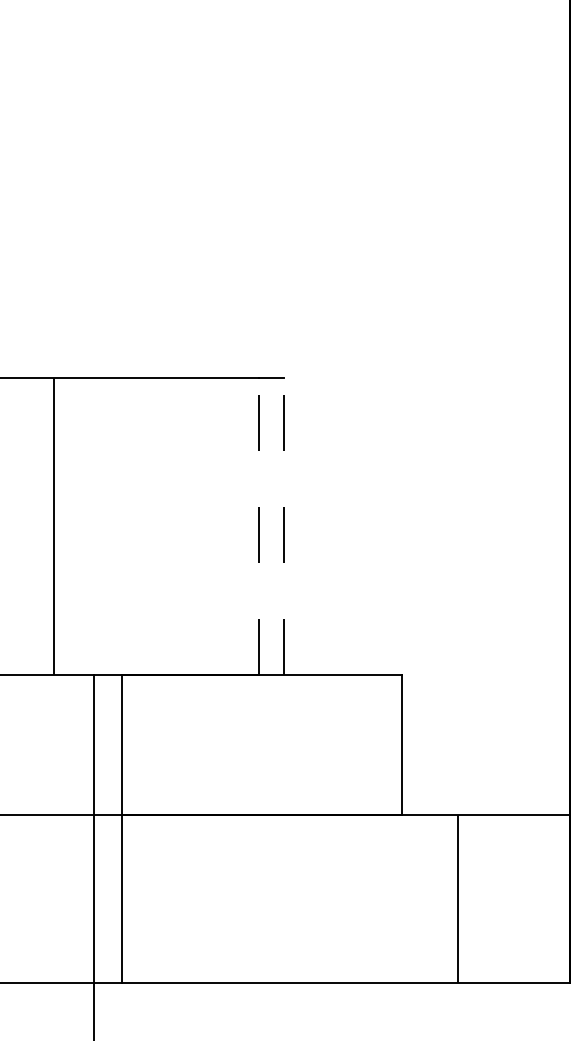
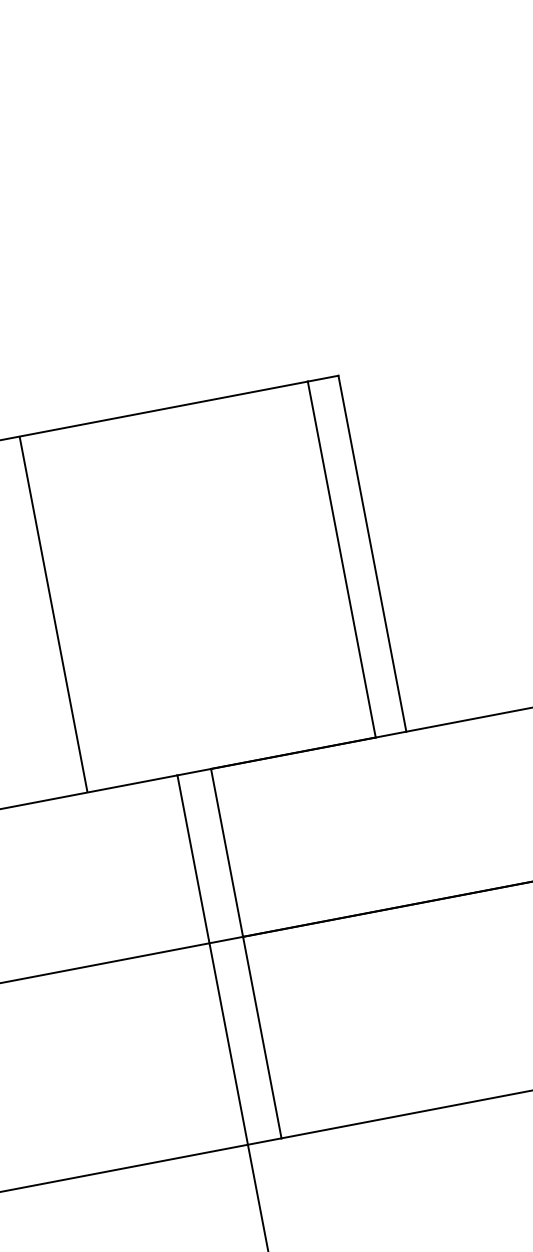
line: (54, 525) -> (53, 613), moved
line: (258, 525) -> (341, 558), dashed -> solid
line: (284, 525) -> (372, 552), dashed -> solid

